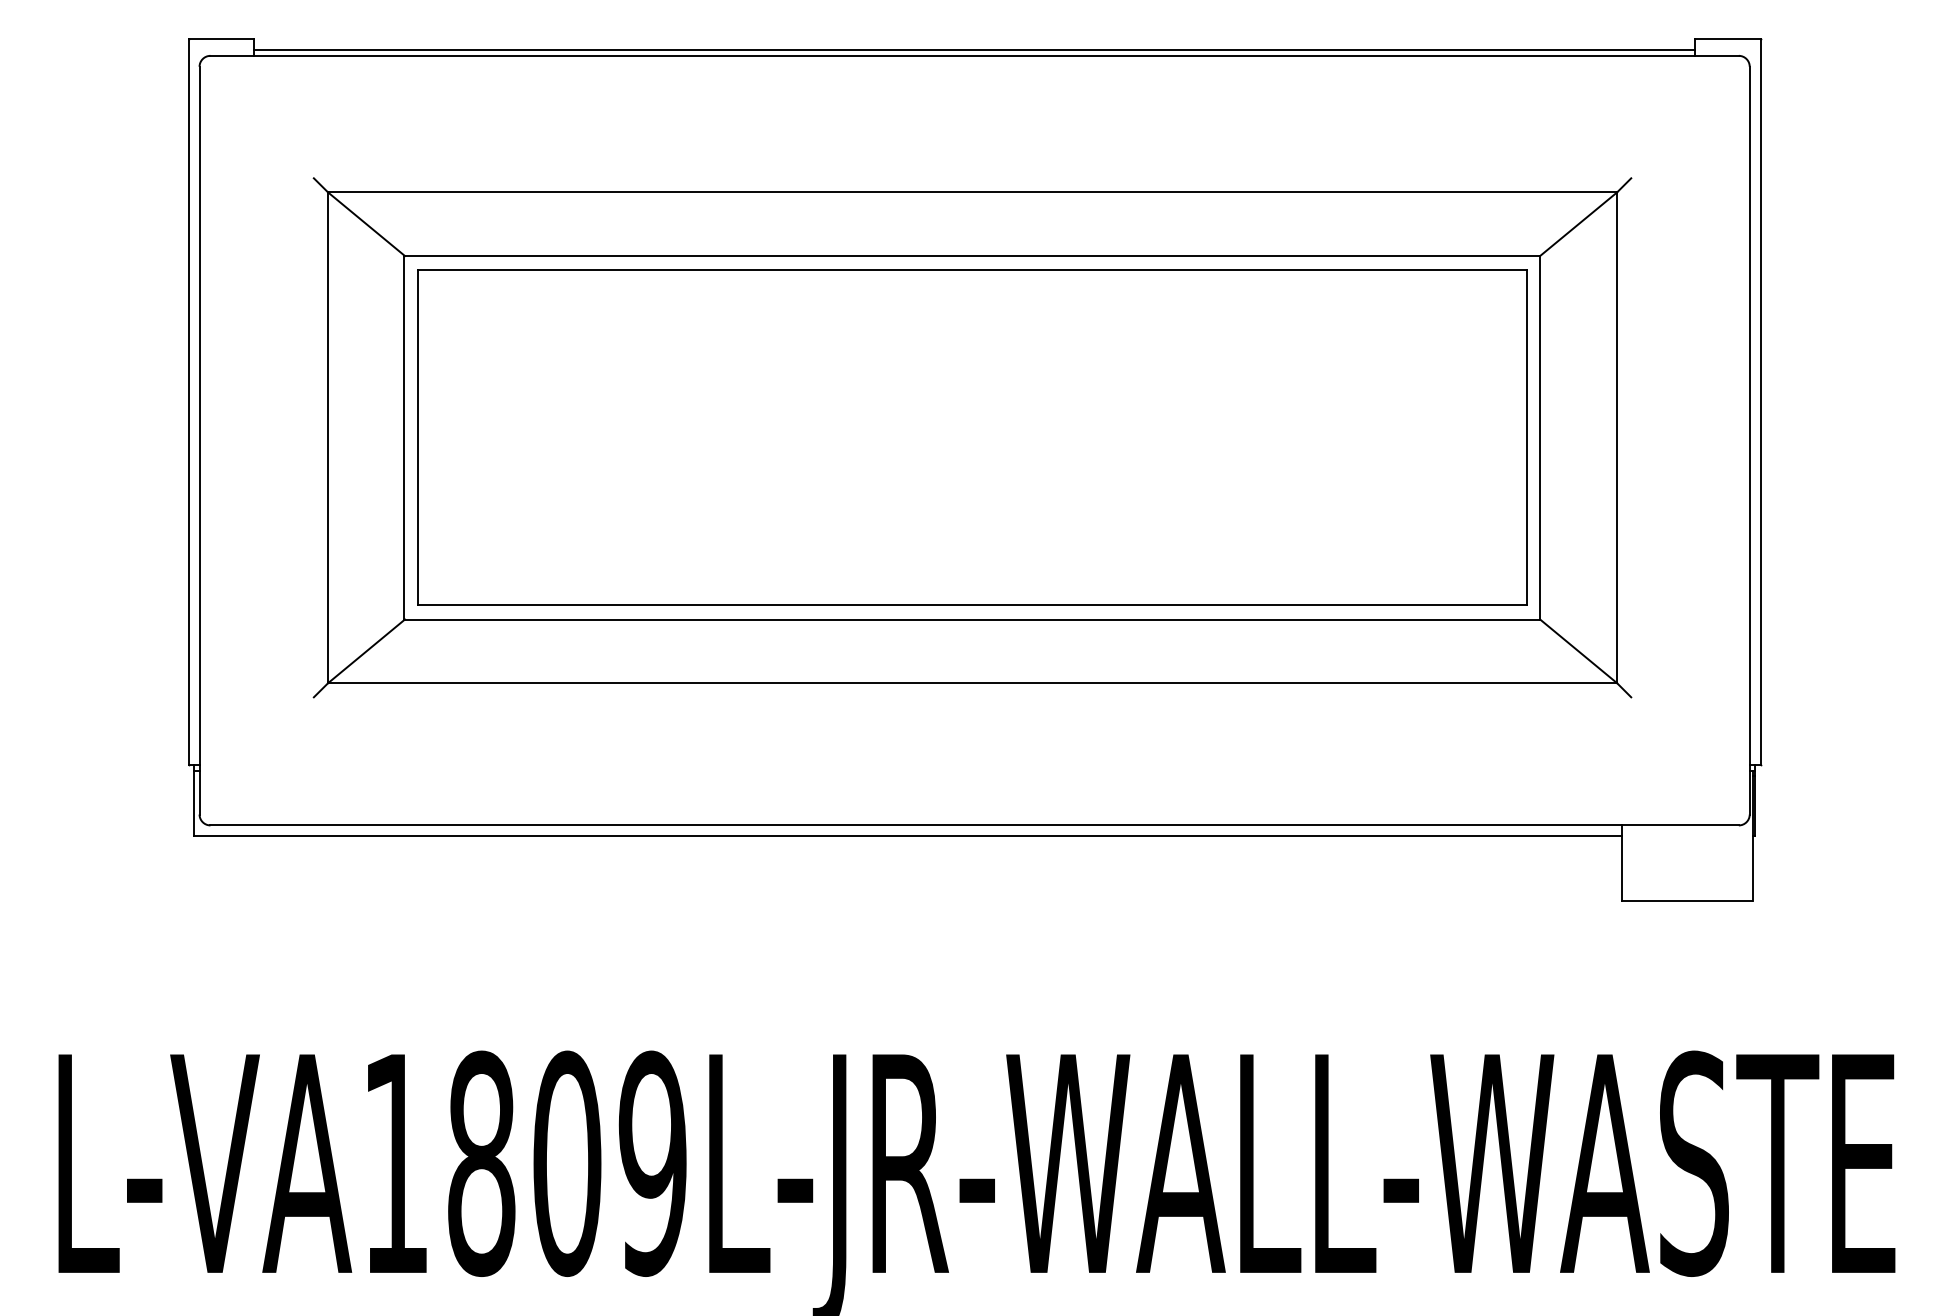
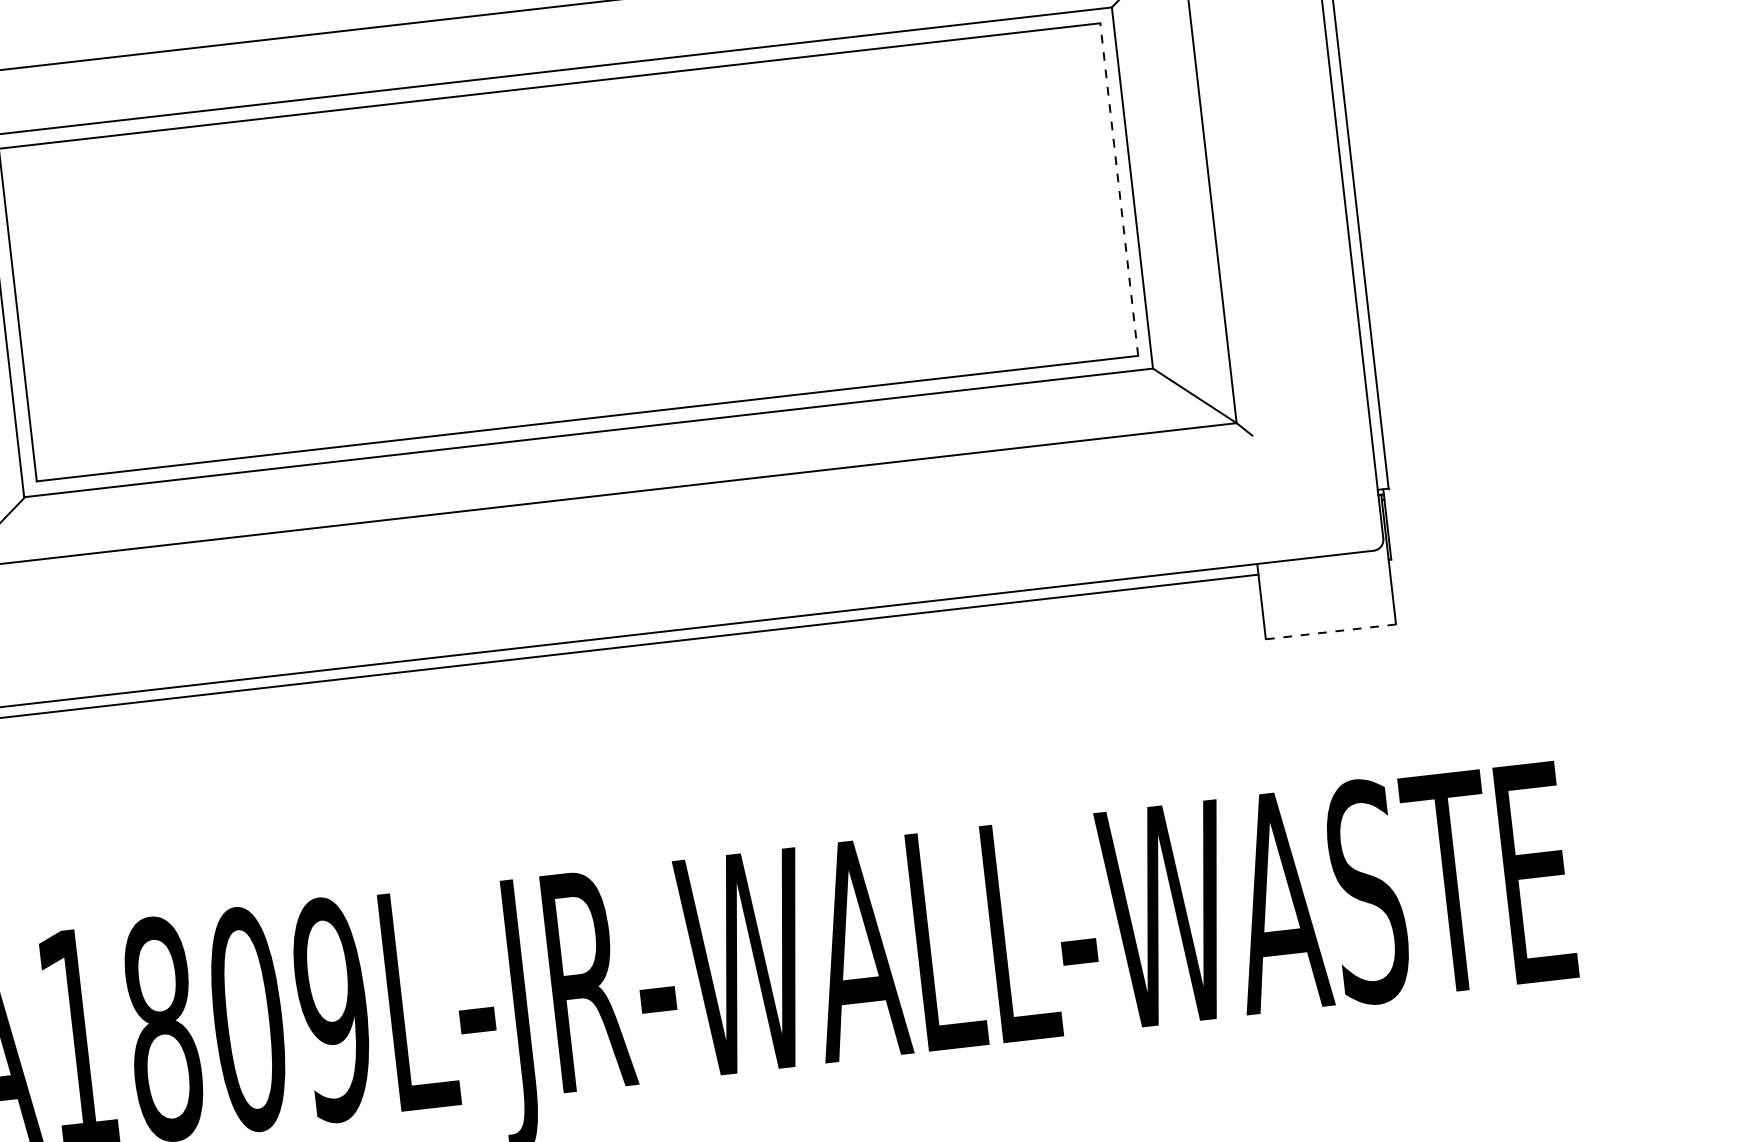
line: (1526, 437) -> (1118, 189), solid -> dashed
line: (1687, 901) -> (1331, 632), solid -> dashed

